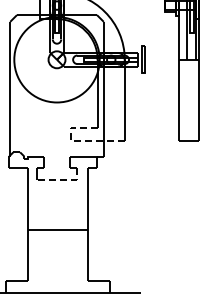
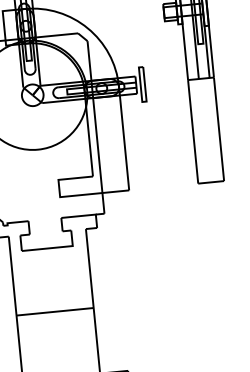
line: (75, 141) -> (66, 197), dashed -> solid
line: (63, 180) -> (56, 248), dashed -> solid

